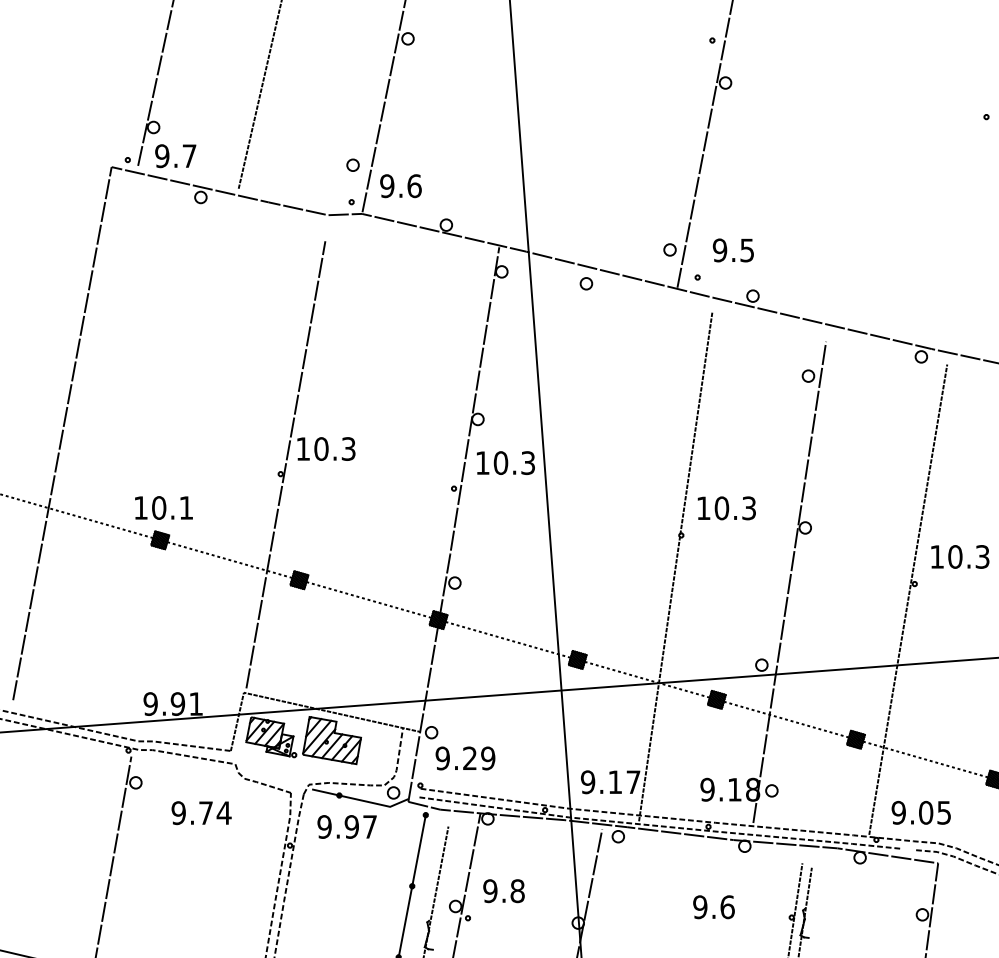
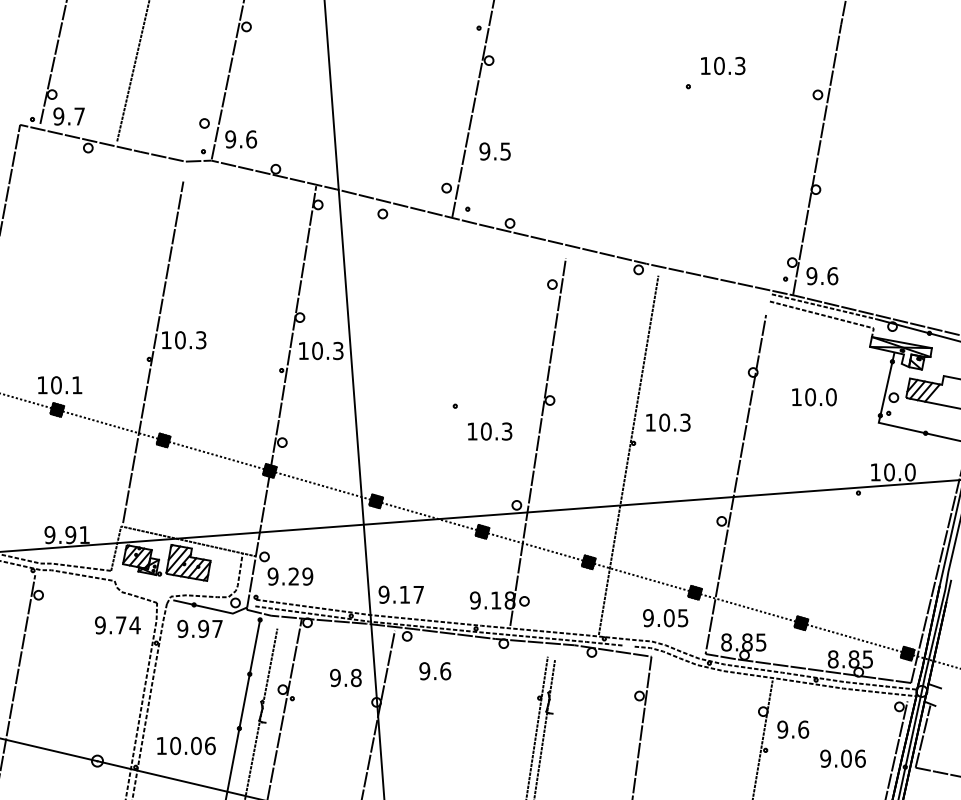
text: (732, 250) -> (494, 151), moved
text: (727, 508) -> (490, 431), moved
line: (676, 567) -> (451, 430), removed
text: (201, 813) -> (117, 625), moved
text: (921, 813) -> (665, 618), moved
text: (503, 890) -> (345, 677), moved
text: (714, 907) -> (435, 671), moved

